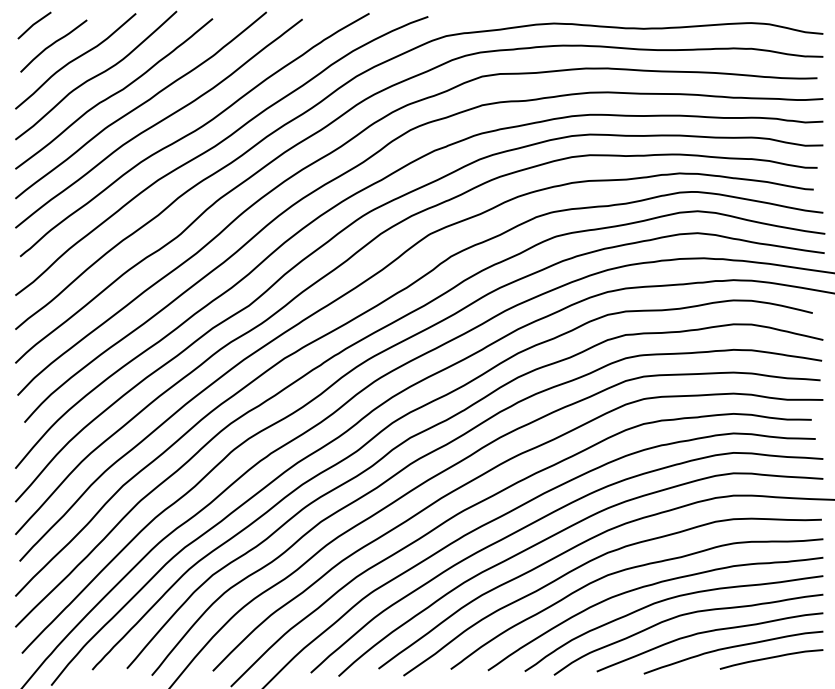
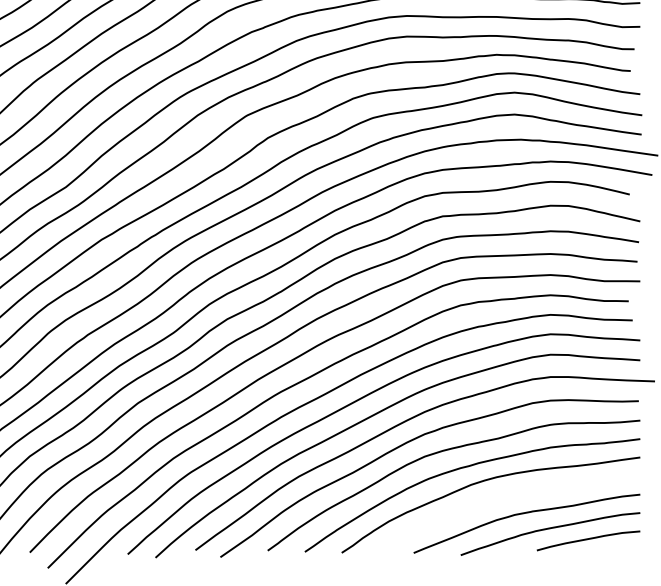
curve: (685, 615) -> (502, 496), removed

